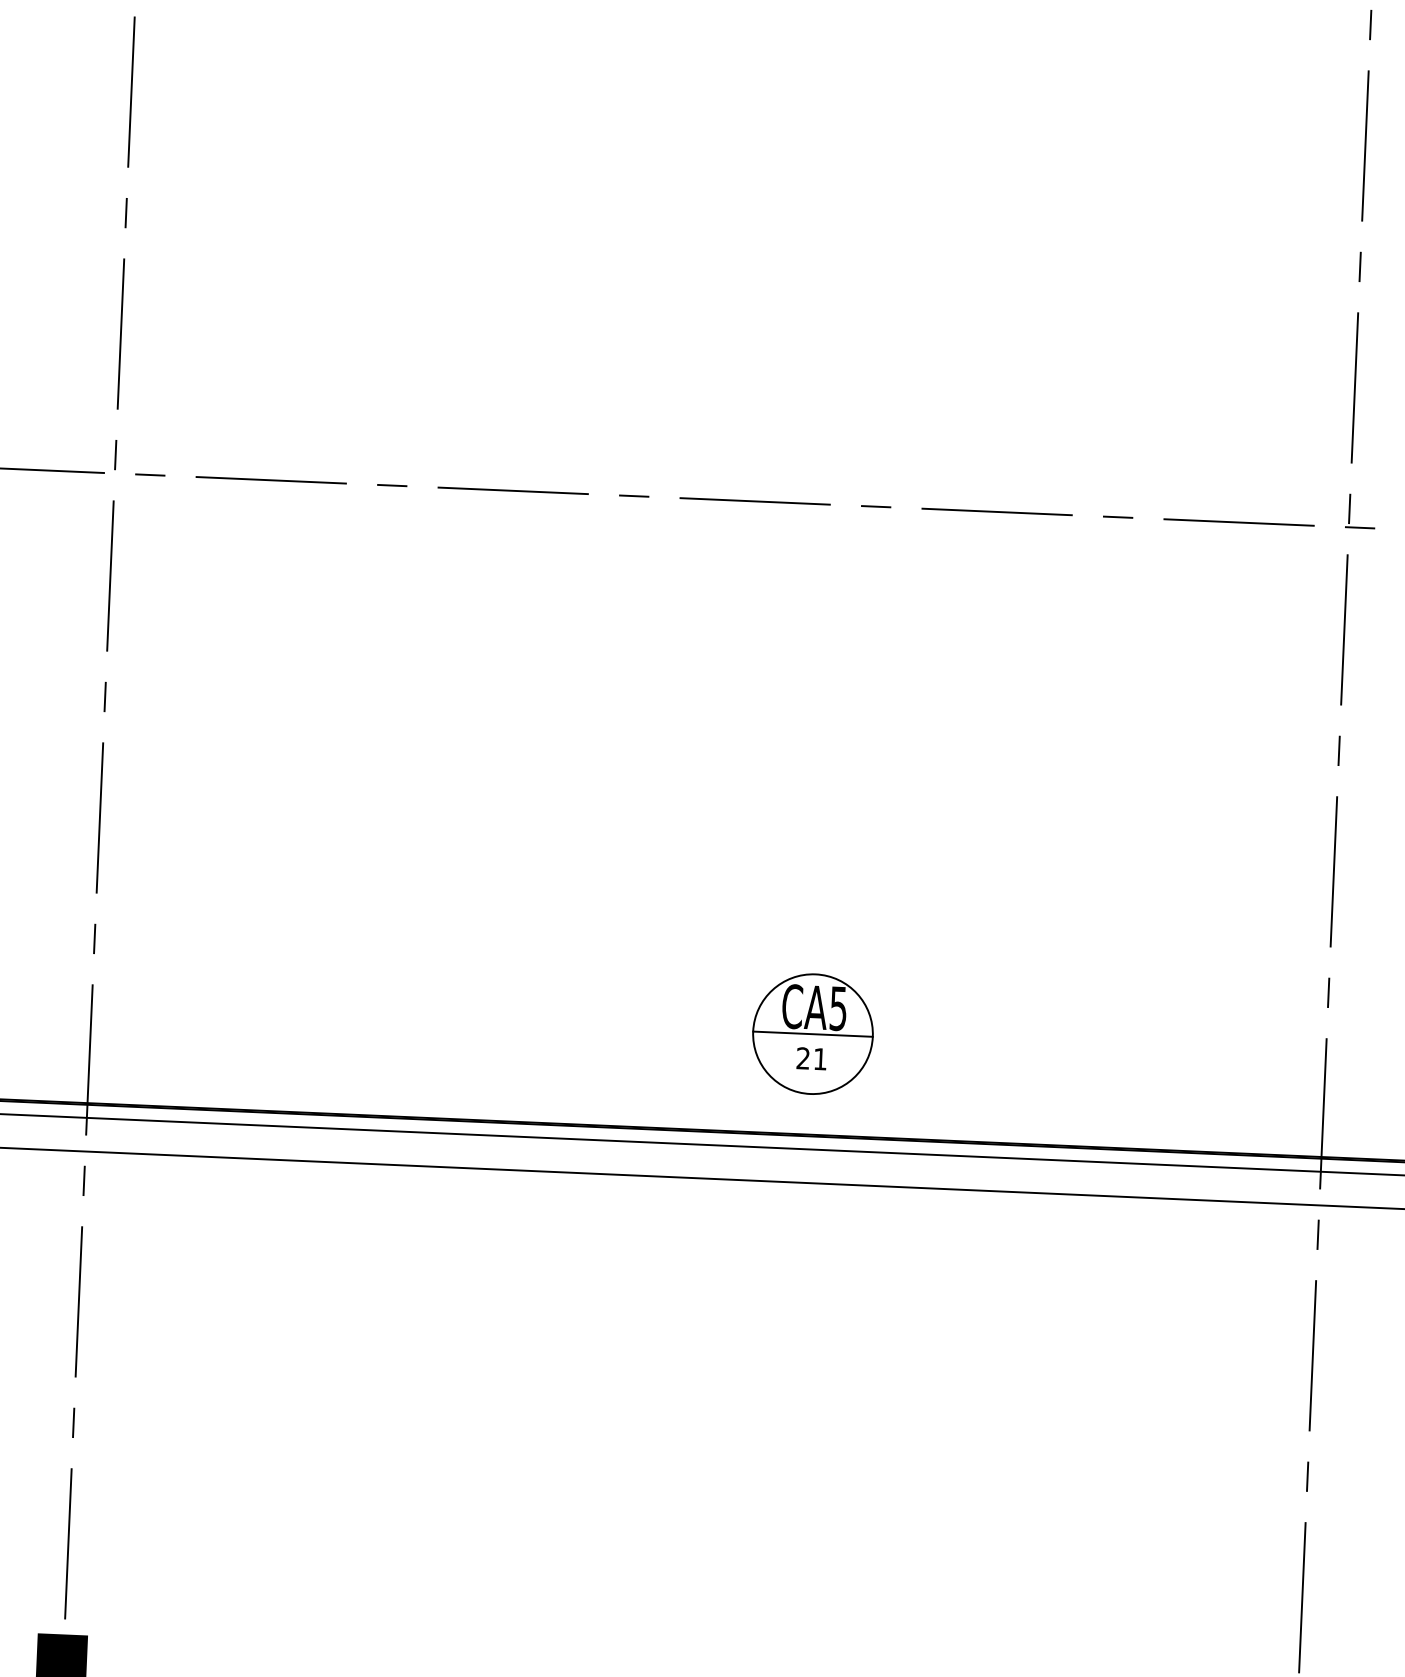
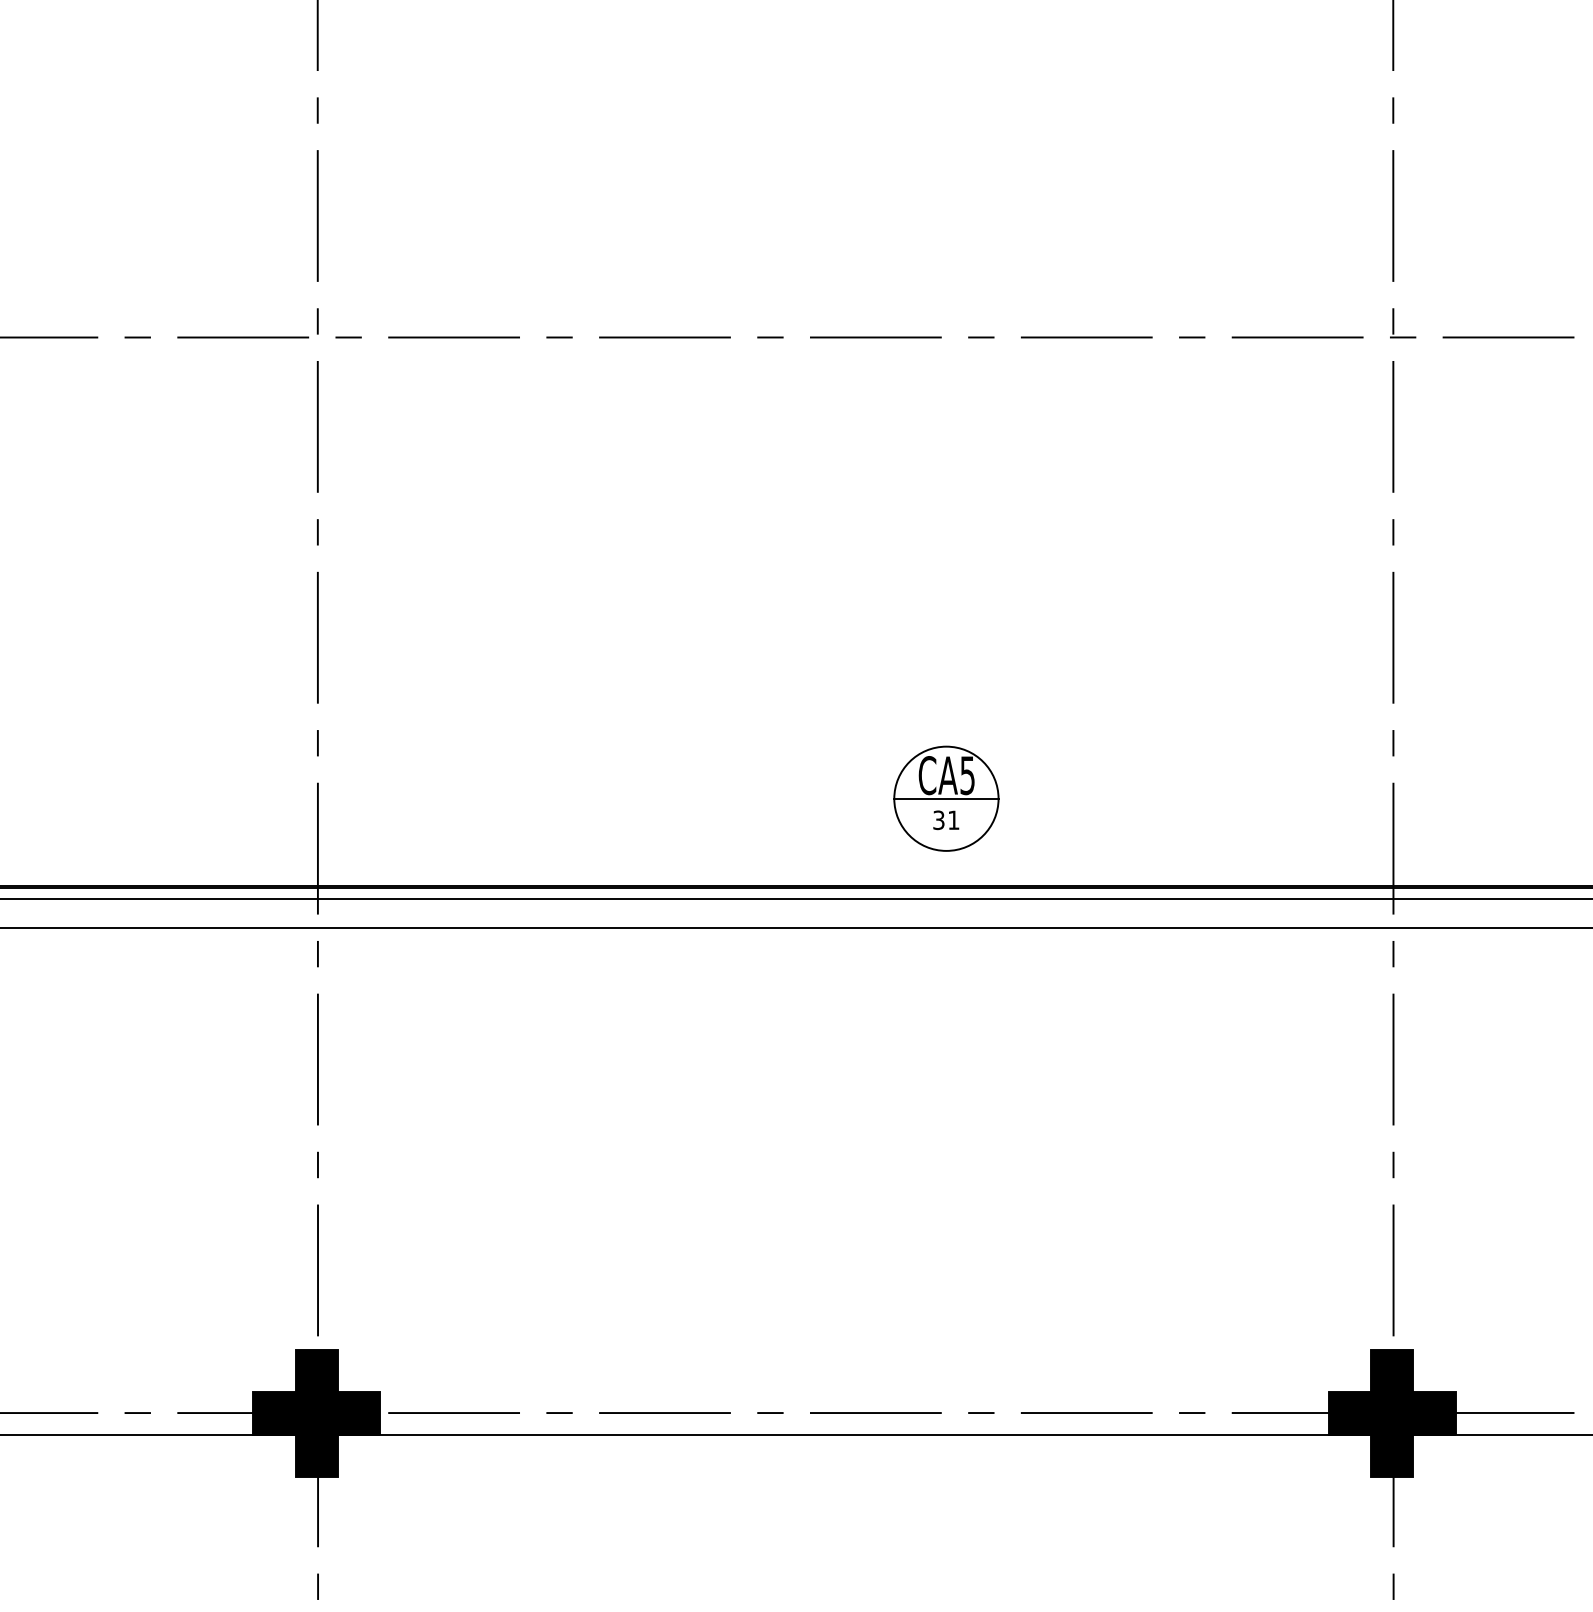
text: (802, 1058) -> (938, 820), 21 -> 31

